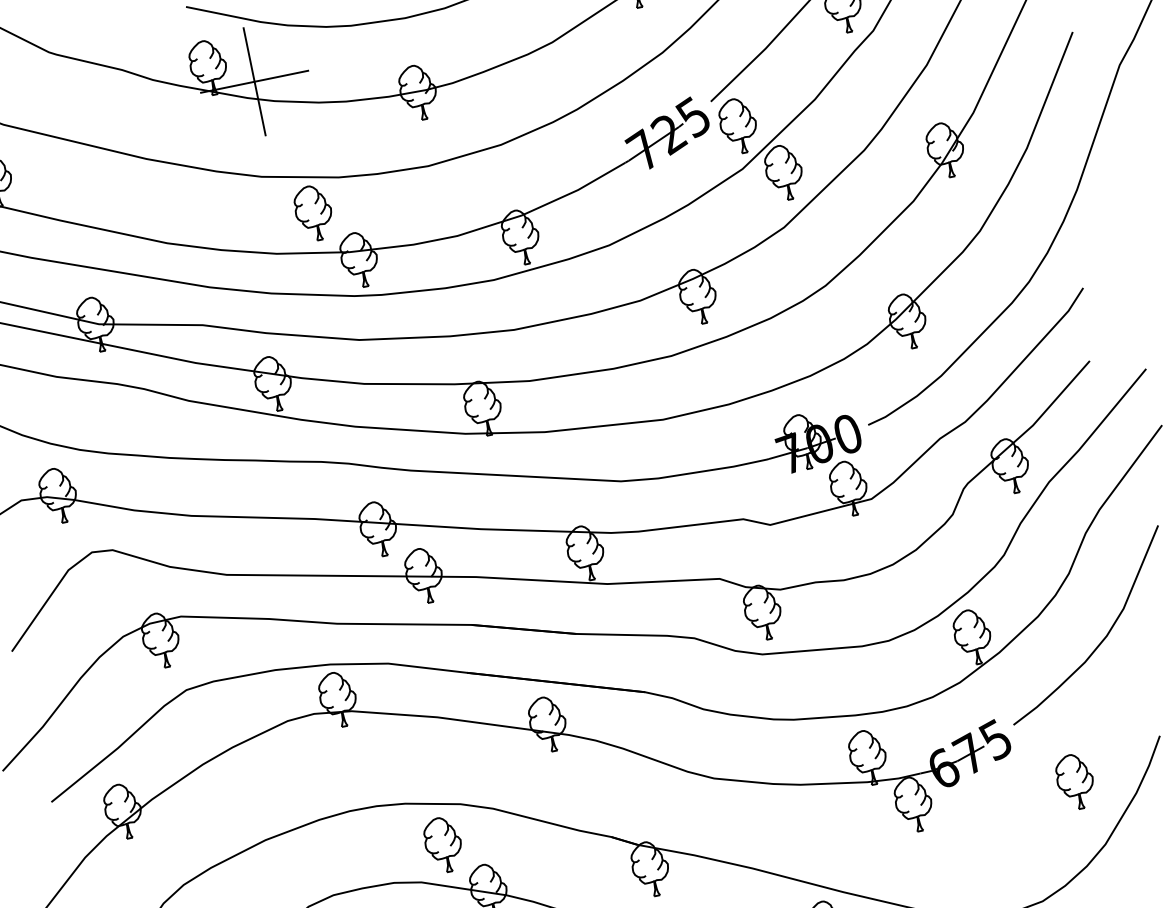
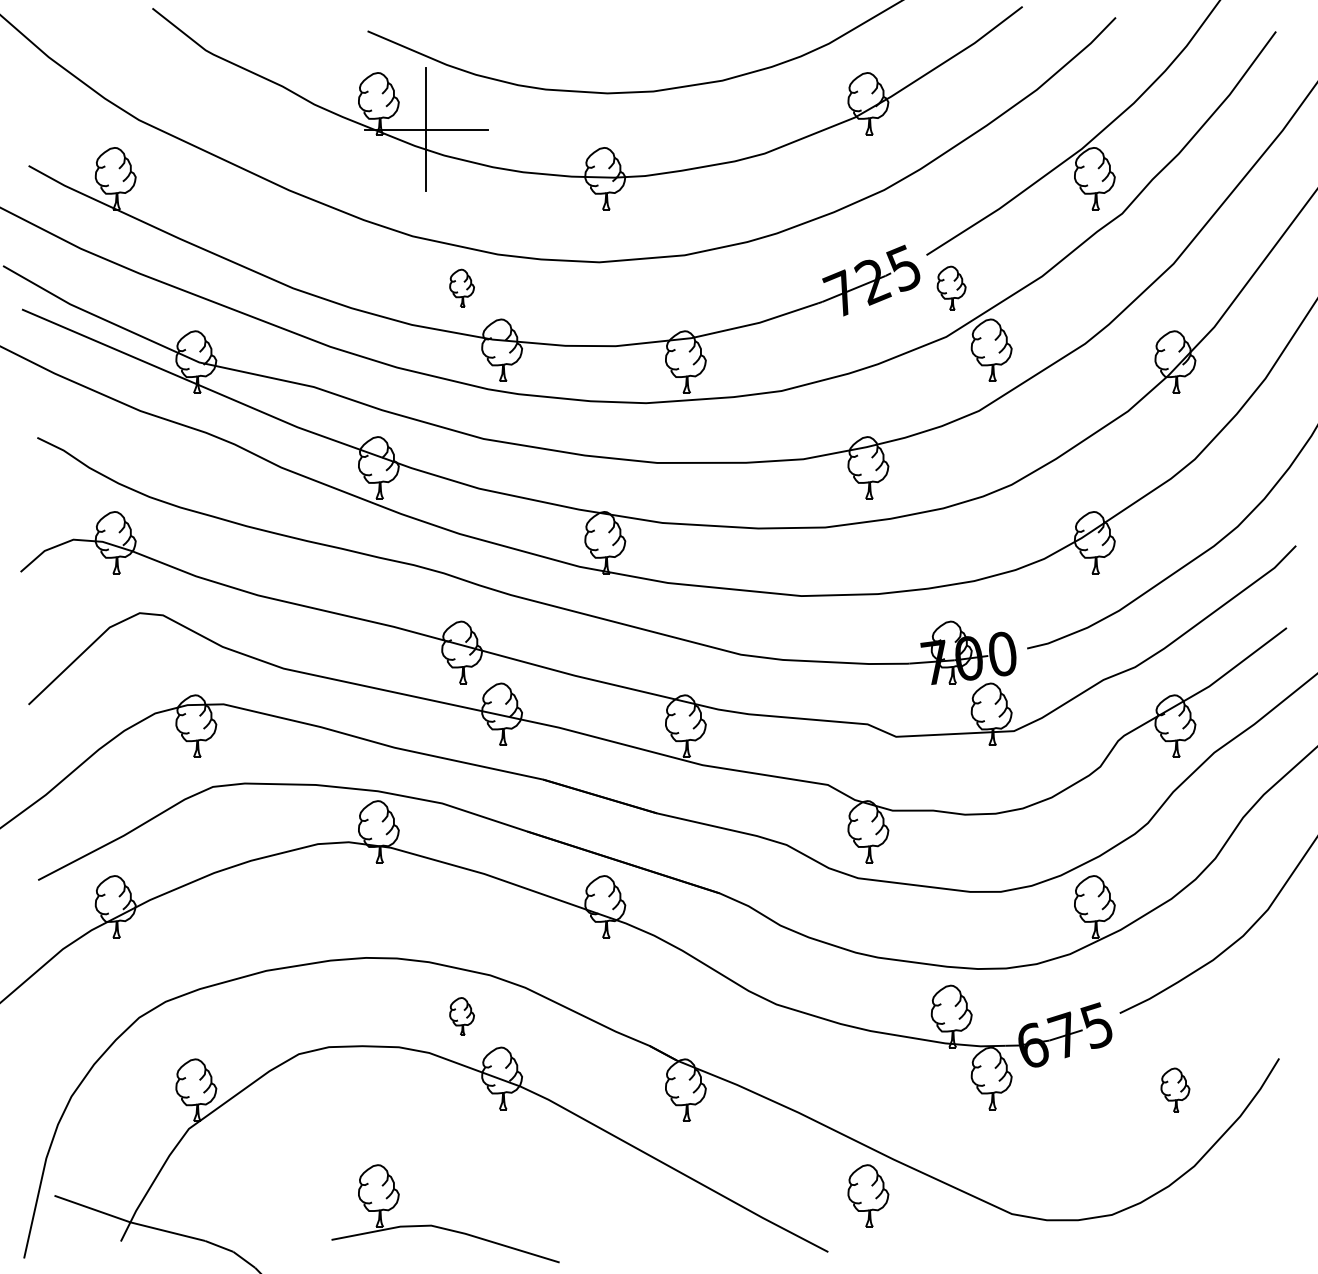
part: (738, 125) -> (951, 287), size x0.7
part: (313, 212) -> (461, 287), size x0.6
part: (1075, 781) -> (1175, 1089), size x0.7
part: (442, 845) -> (461, 1016), size x0.6

